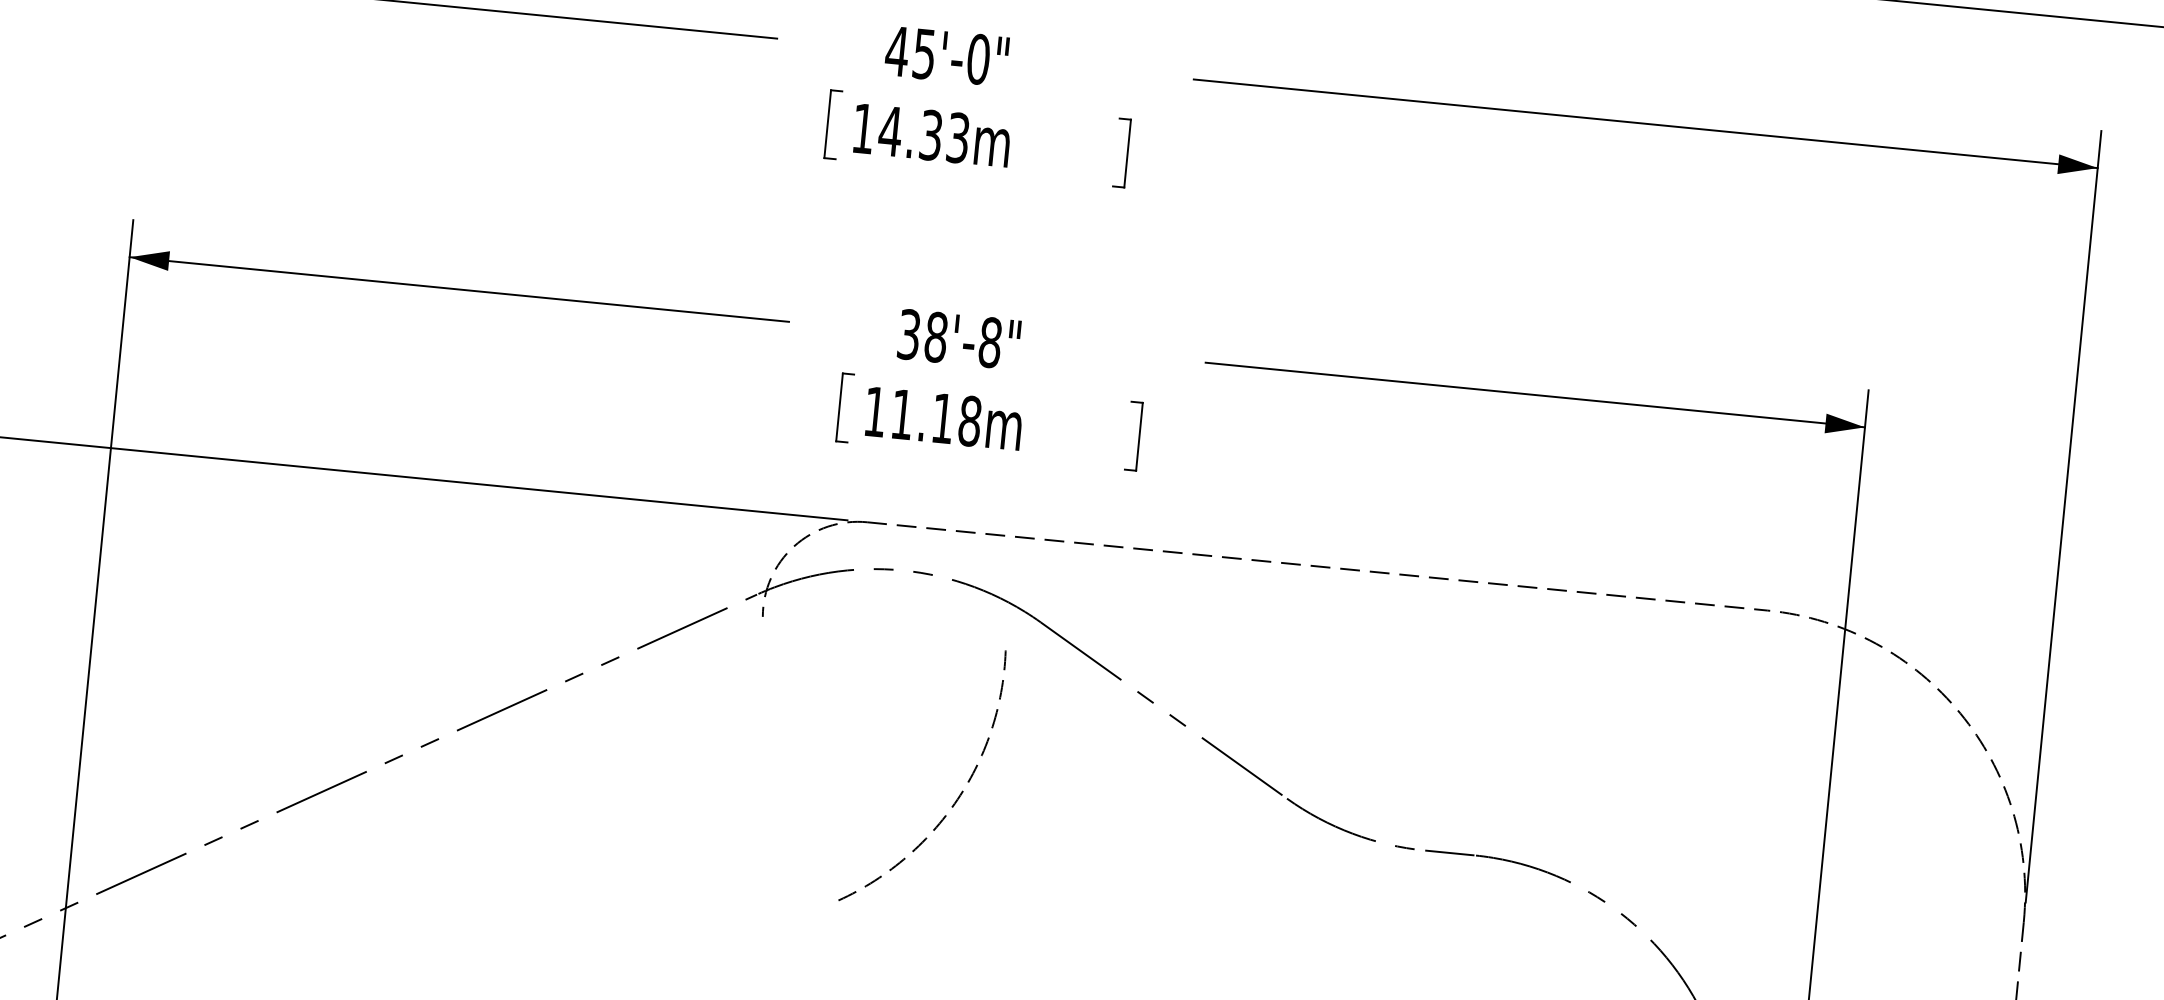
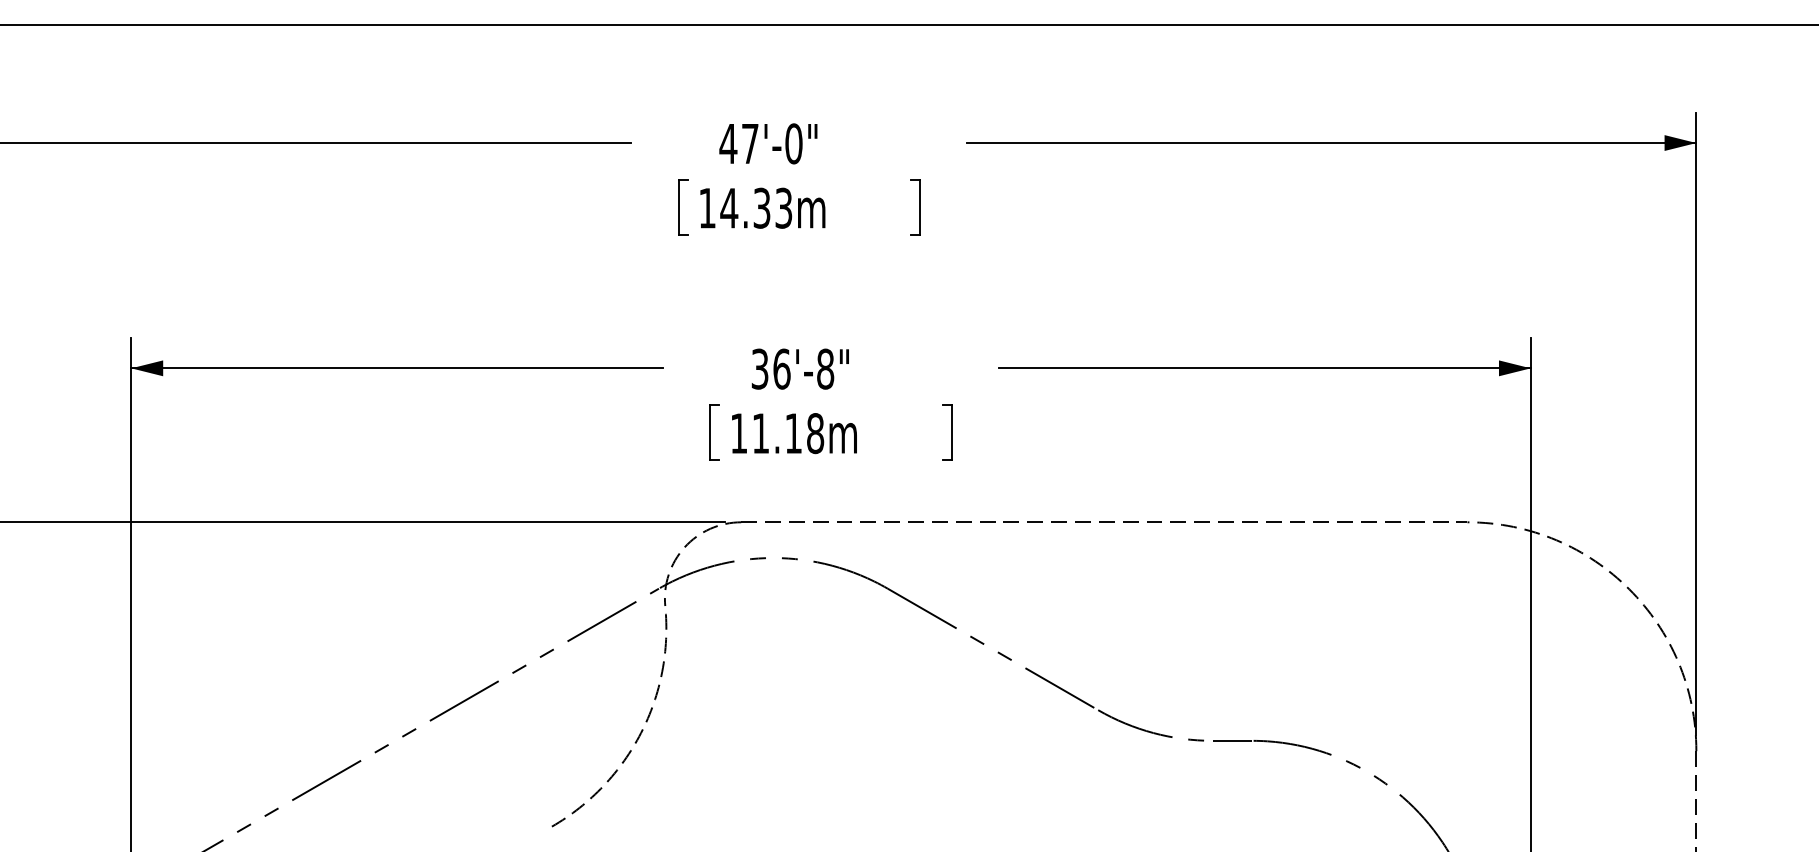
text: (924, 54) -> (750, 144), 45'-0" -> 47'-0"
text: (935, 336) -> (781, 368), 38'-8" -> 36'-8"
arc: (956, 797) -> (638, 735), moved

